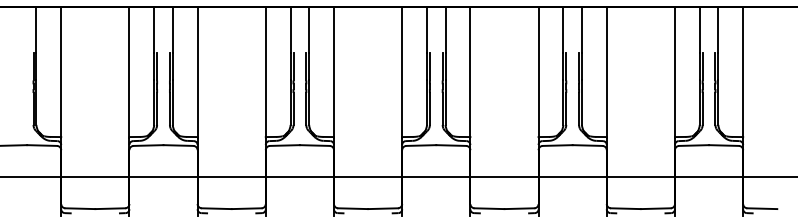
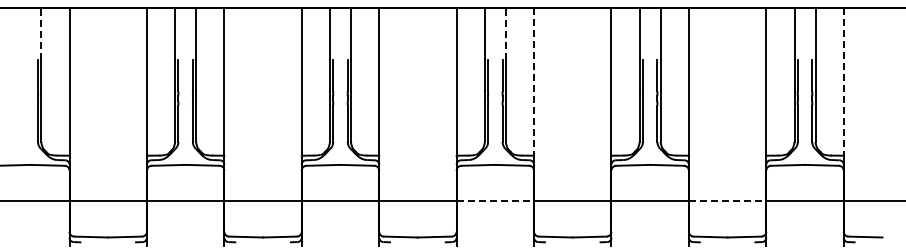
line: (36, 29) -> (41, 33), solid -> dashed
line: (445, 29) -> (505, 33), solid -> dashed
line: (470, 72) -> (534, 82), solid -> dashed
line: (742, 72) -> (843, 82), solid -> dashed
line: (436, 177) -> (495, 201), solid -> dashed
line: (640, 177) -> (727, 201), solid -> dashed

